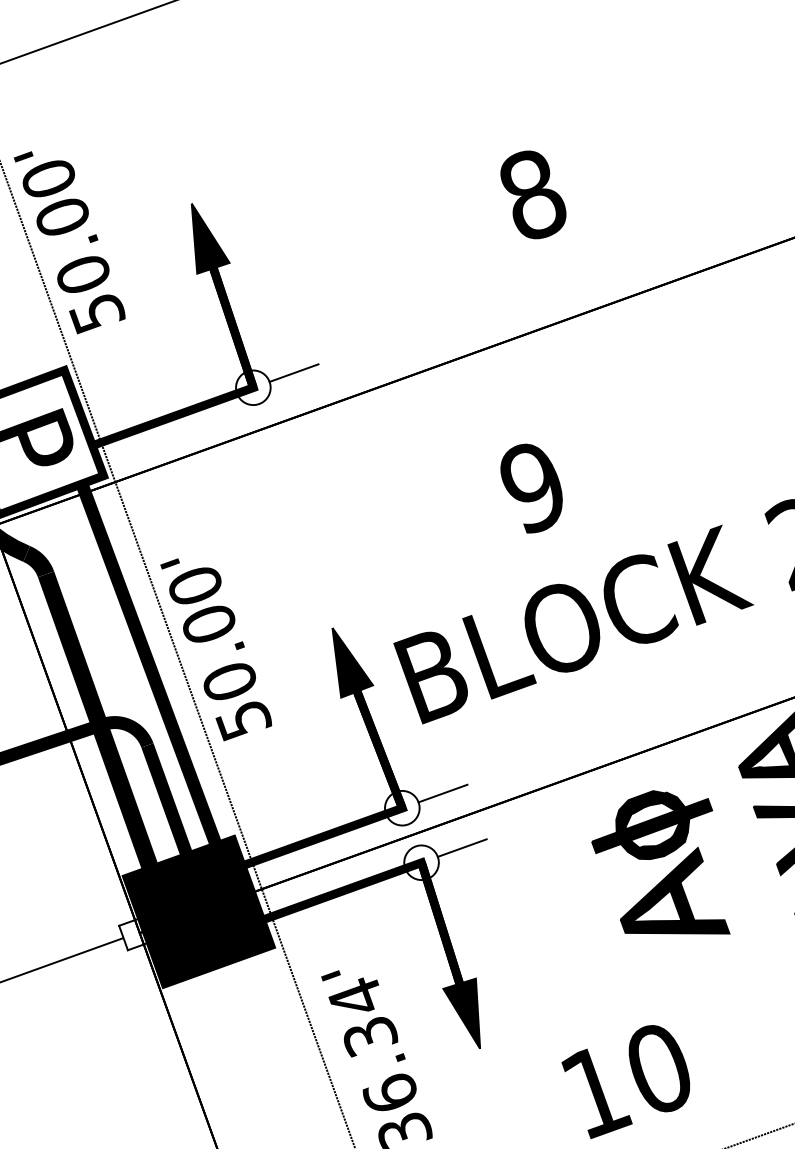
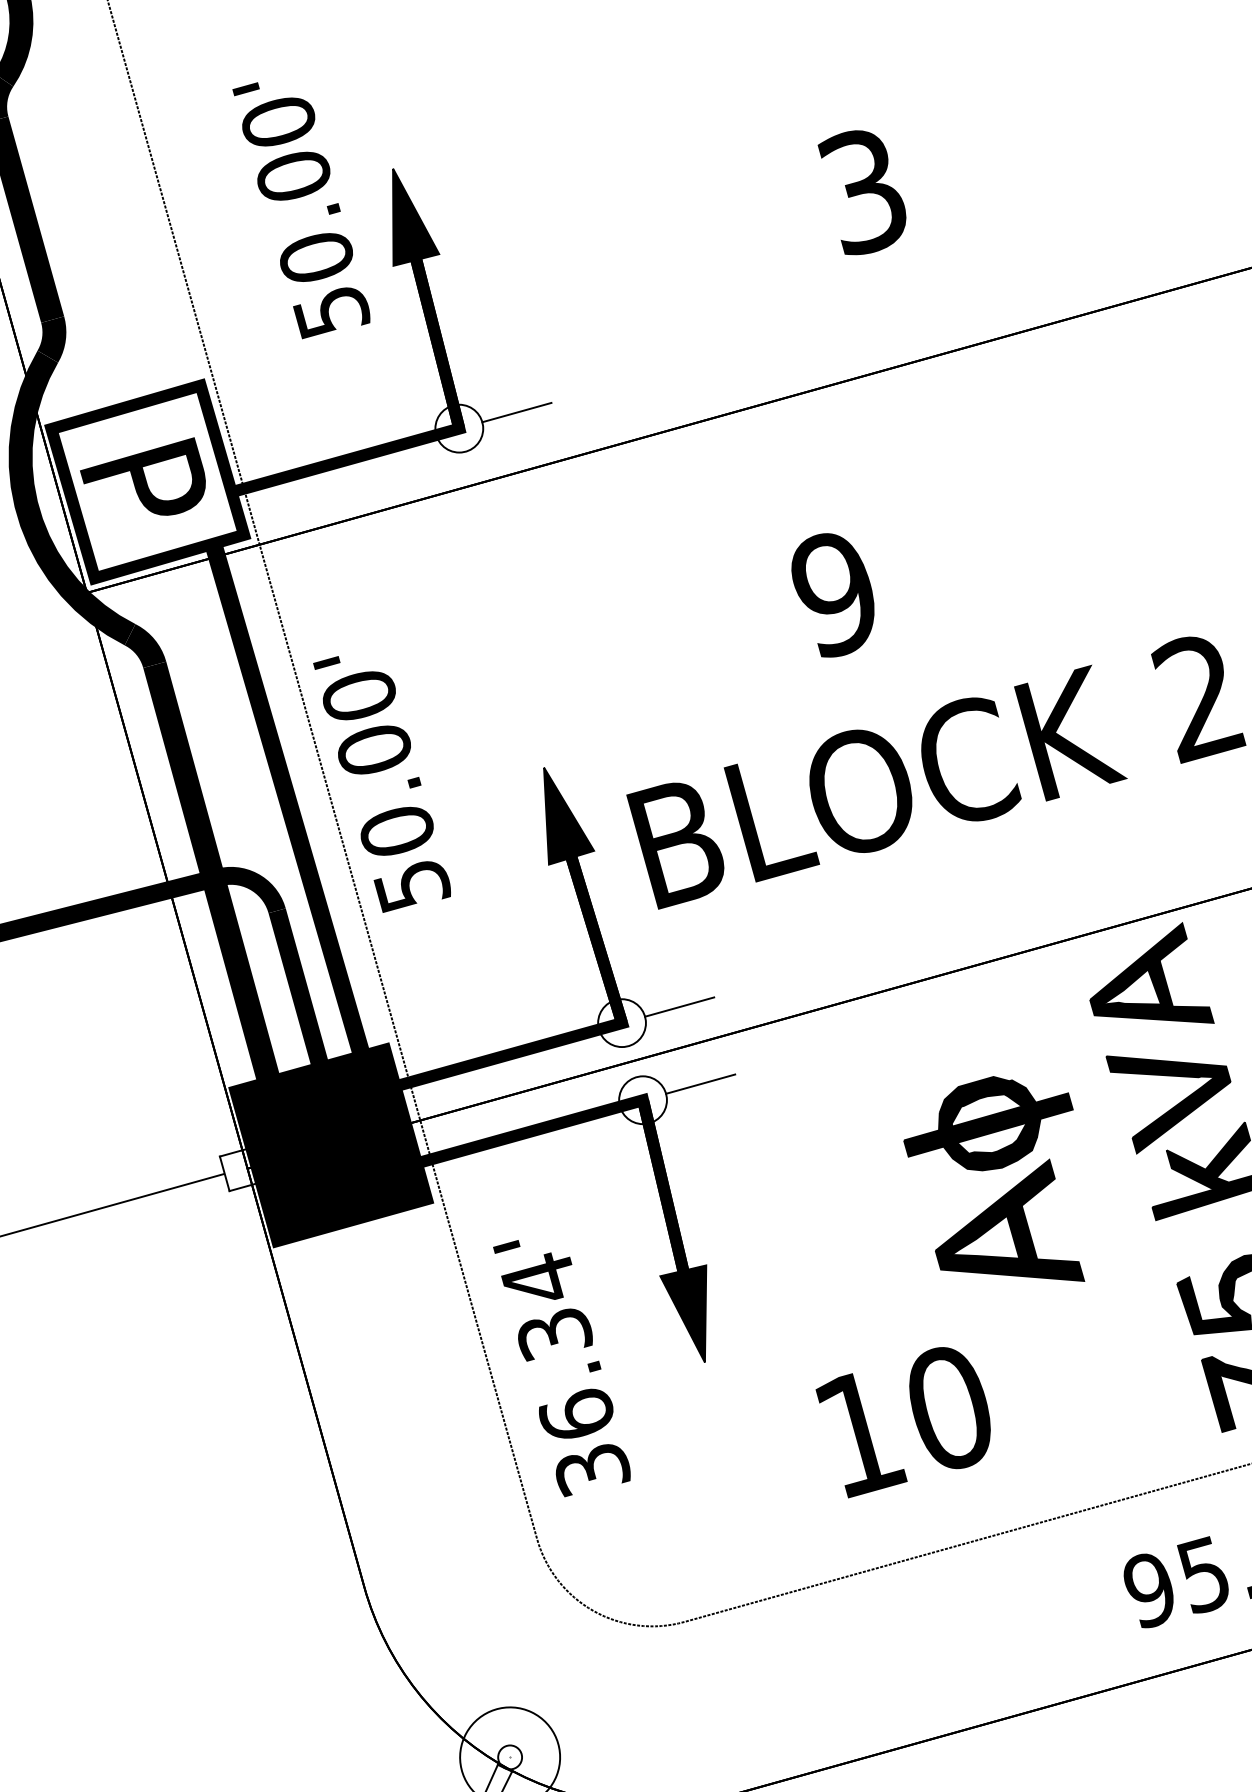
text: (531, 195) -> (862, 192), 8 -> 3
text: (70, 241) -> (301, 210), moved
part: (655, 858) -> (990, 1170), moved

